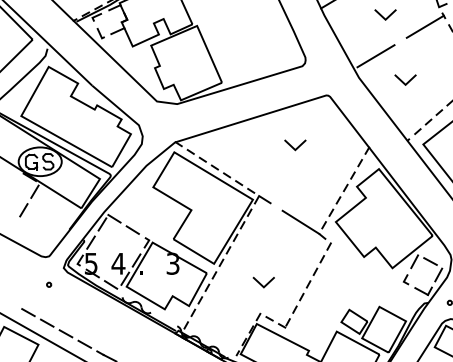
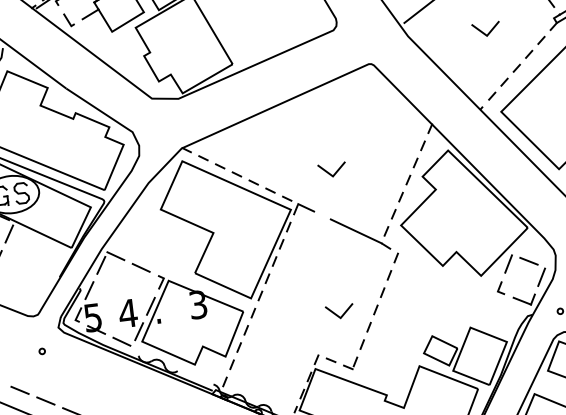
line: (403, 81) -> (483, 31), moved
line: (297, 146) -> (335, 171), moved
line: (261, 283) -> (336, 313), moved

